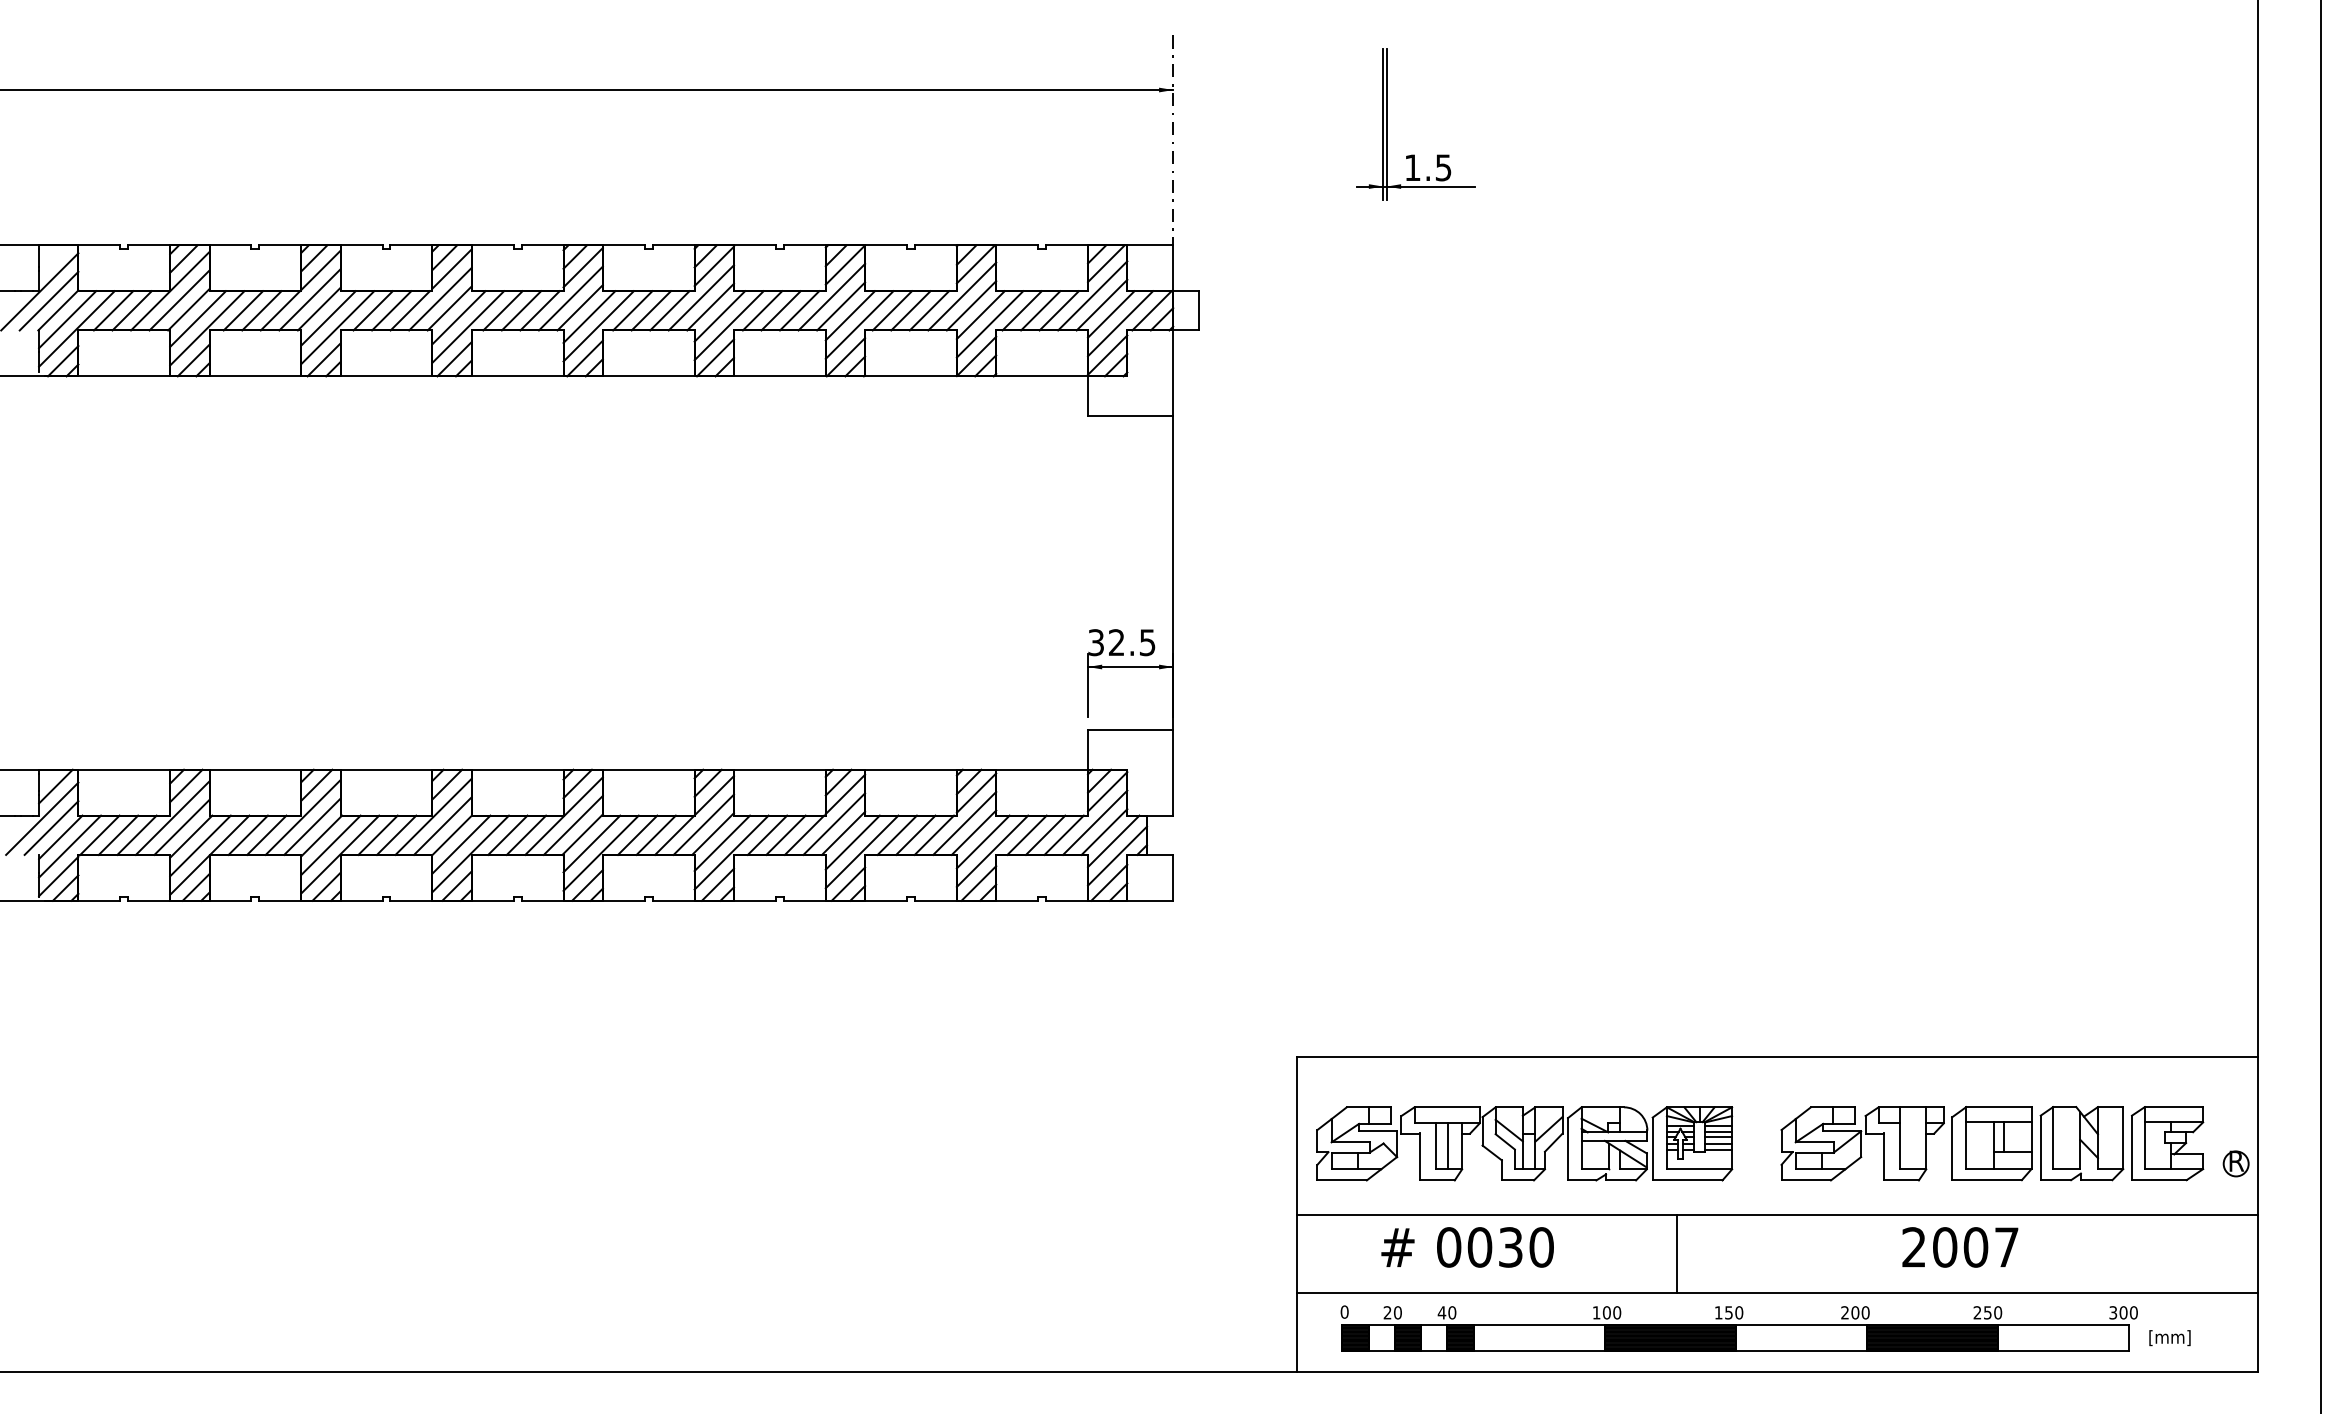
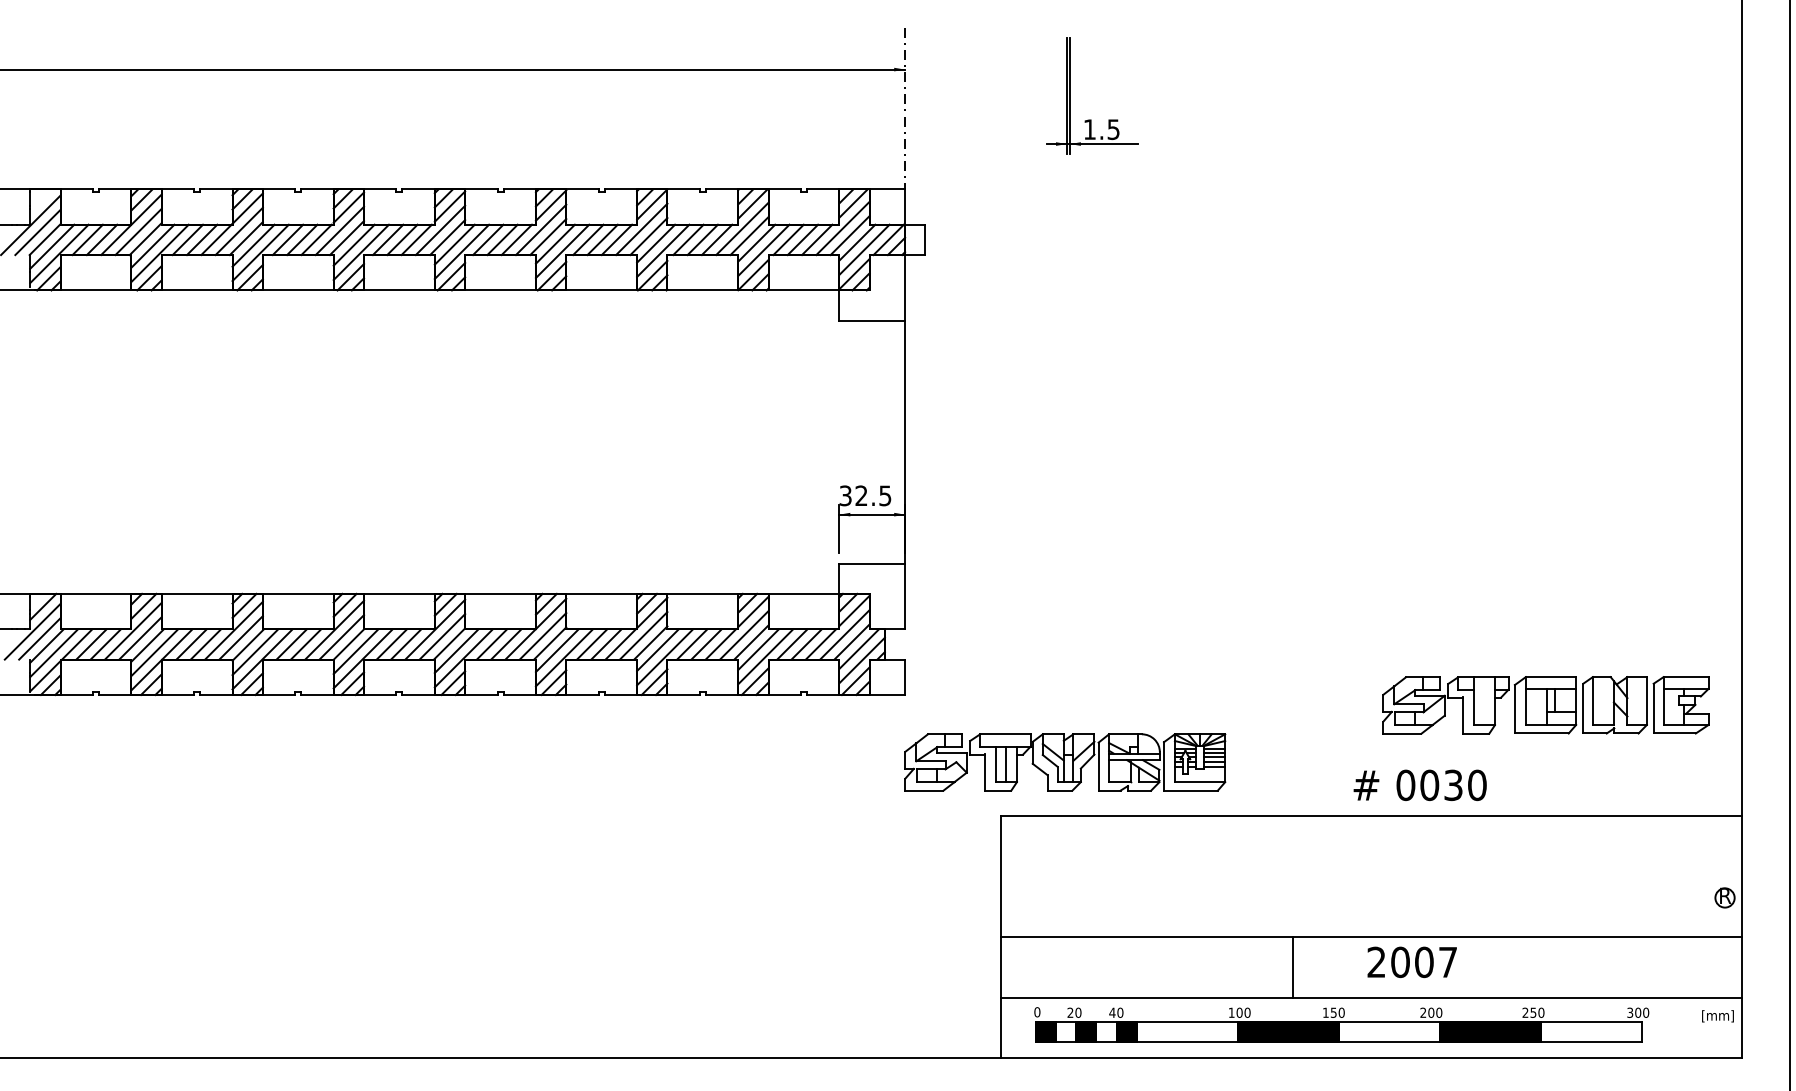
part: (1525, 1143) -> (1065, 762), moved
part: (1991, 1143) -> (1545, 705), moved
text: (1466, 1246) -> (1419, 784), moved
text: (1959, 1247) -> (1411, 962), moved
text: (2169, 1338) -> (1717, 1016), moved

